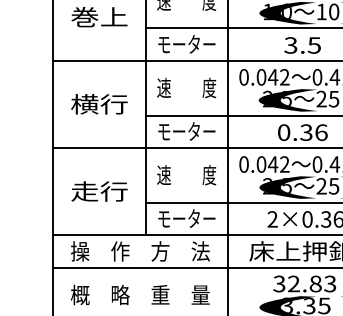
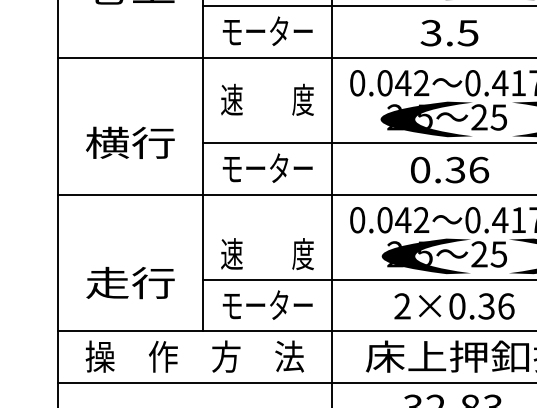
text: (99, 104) -> (130, 143), moved
text: (186, 175) -> (267, 254), moved
text: (99, 191) -> (130, 282), moved

